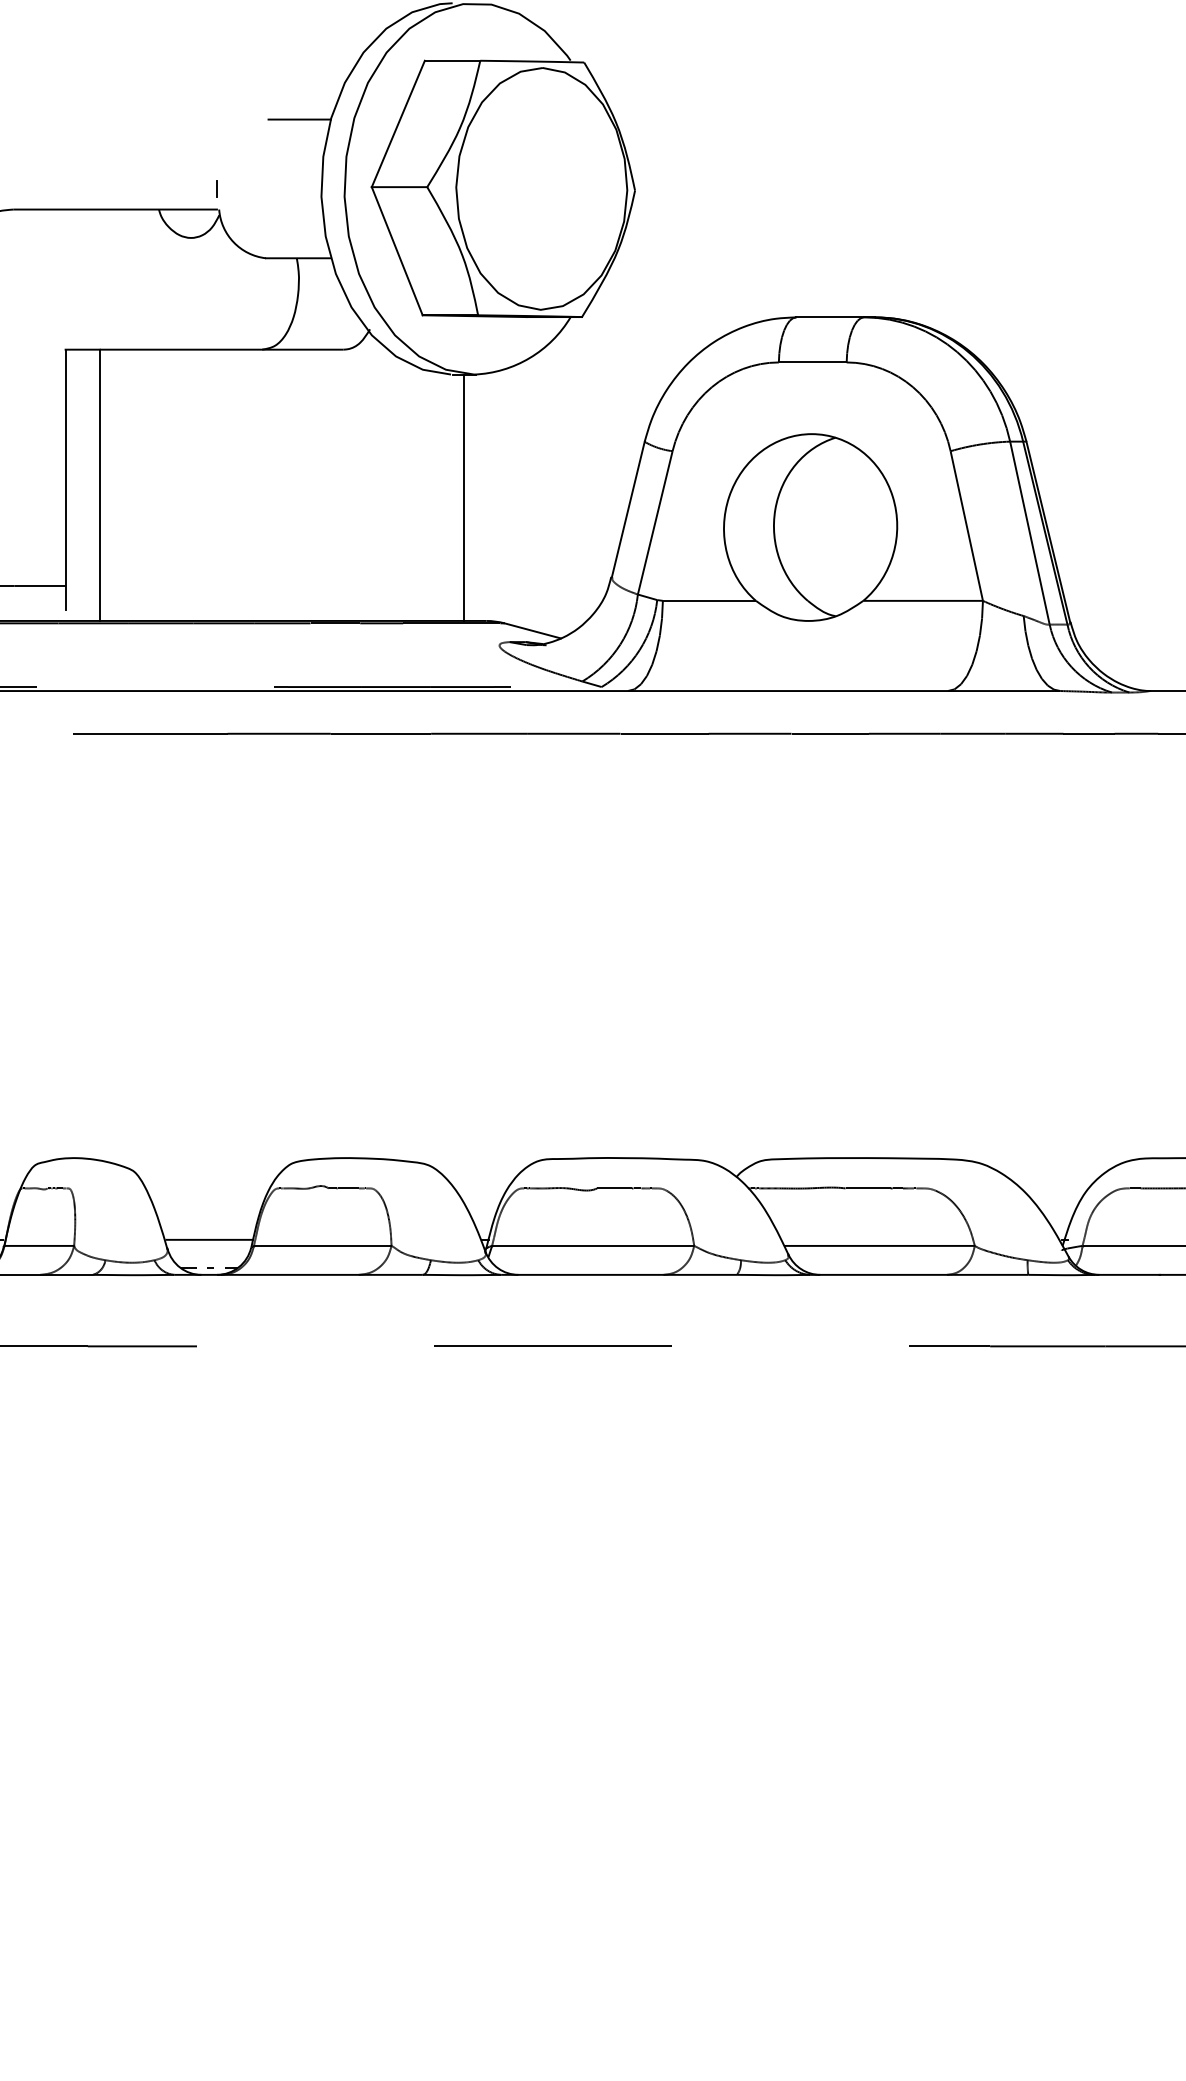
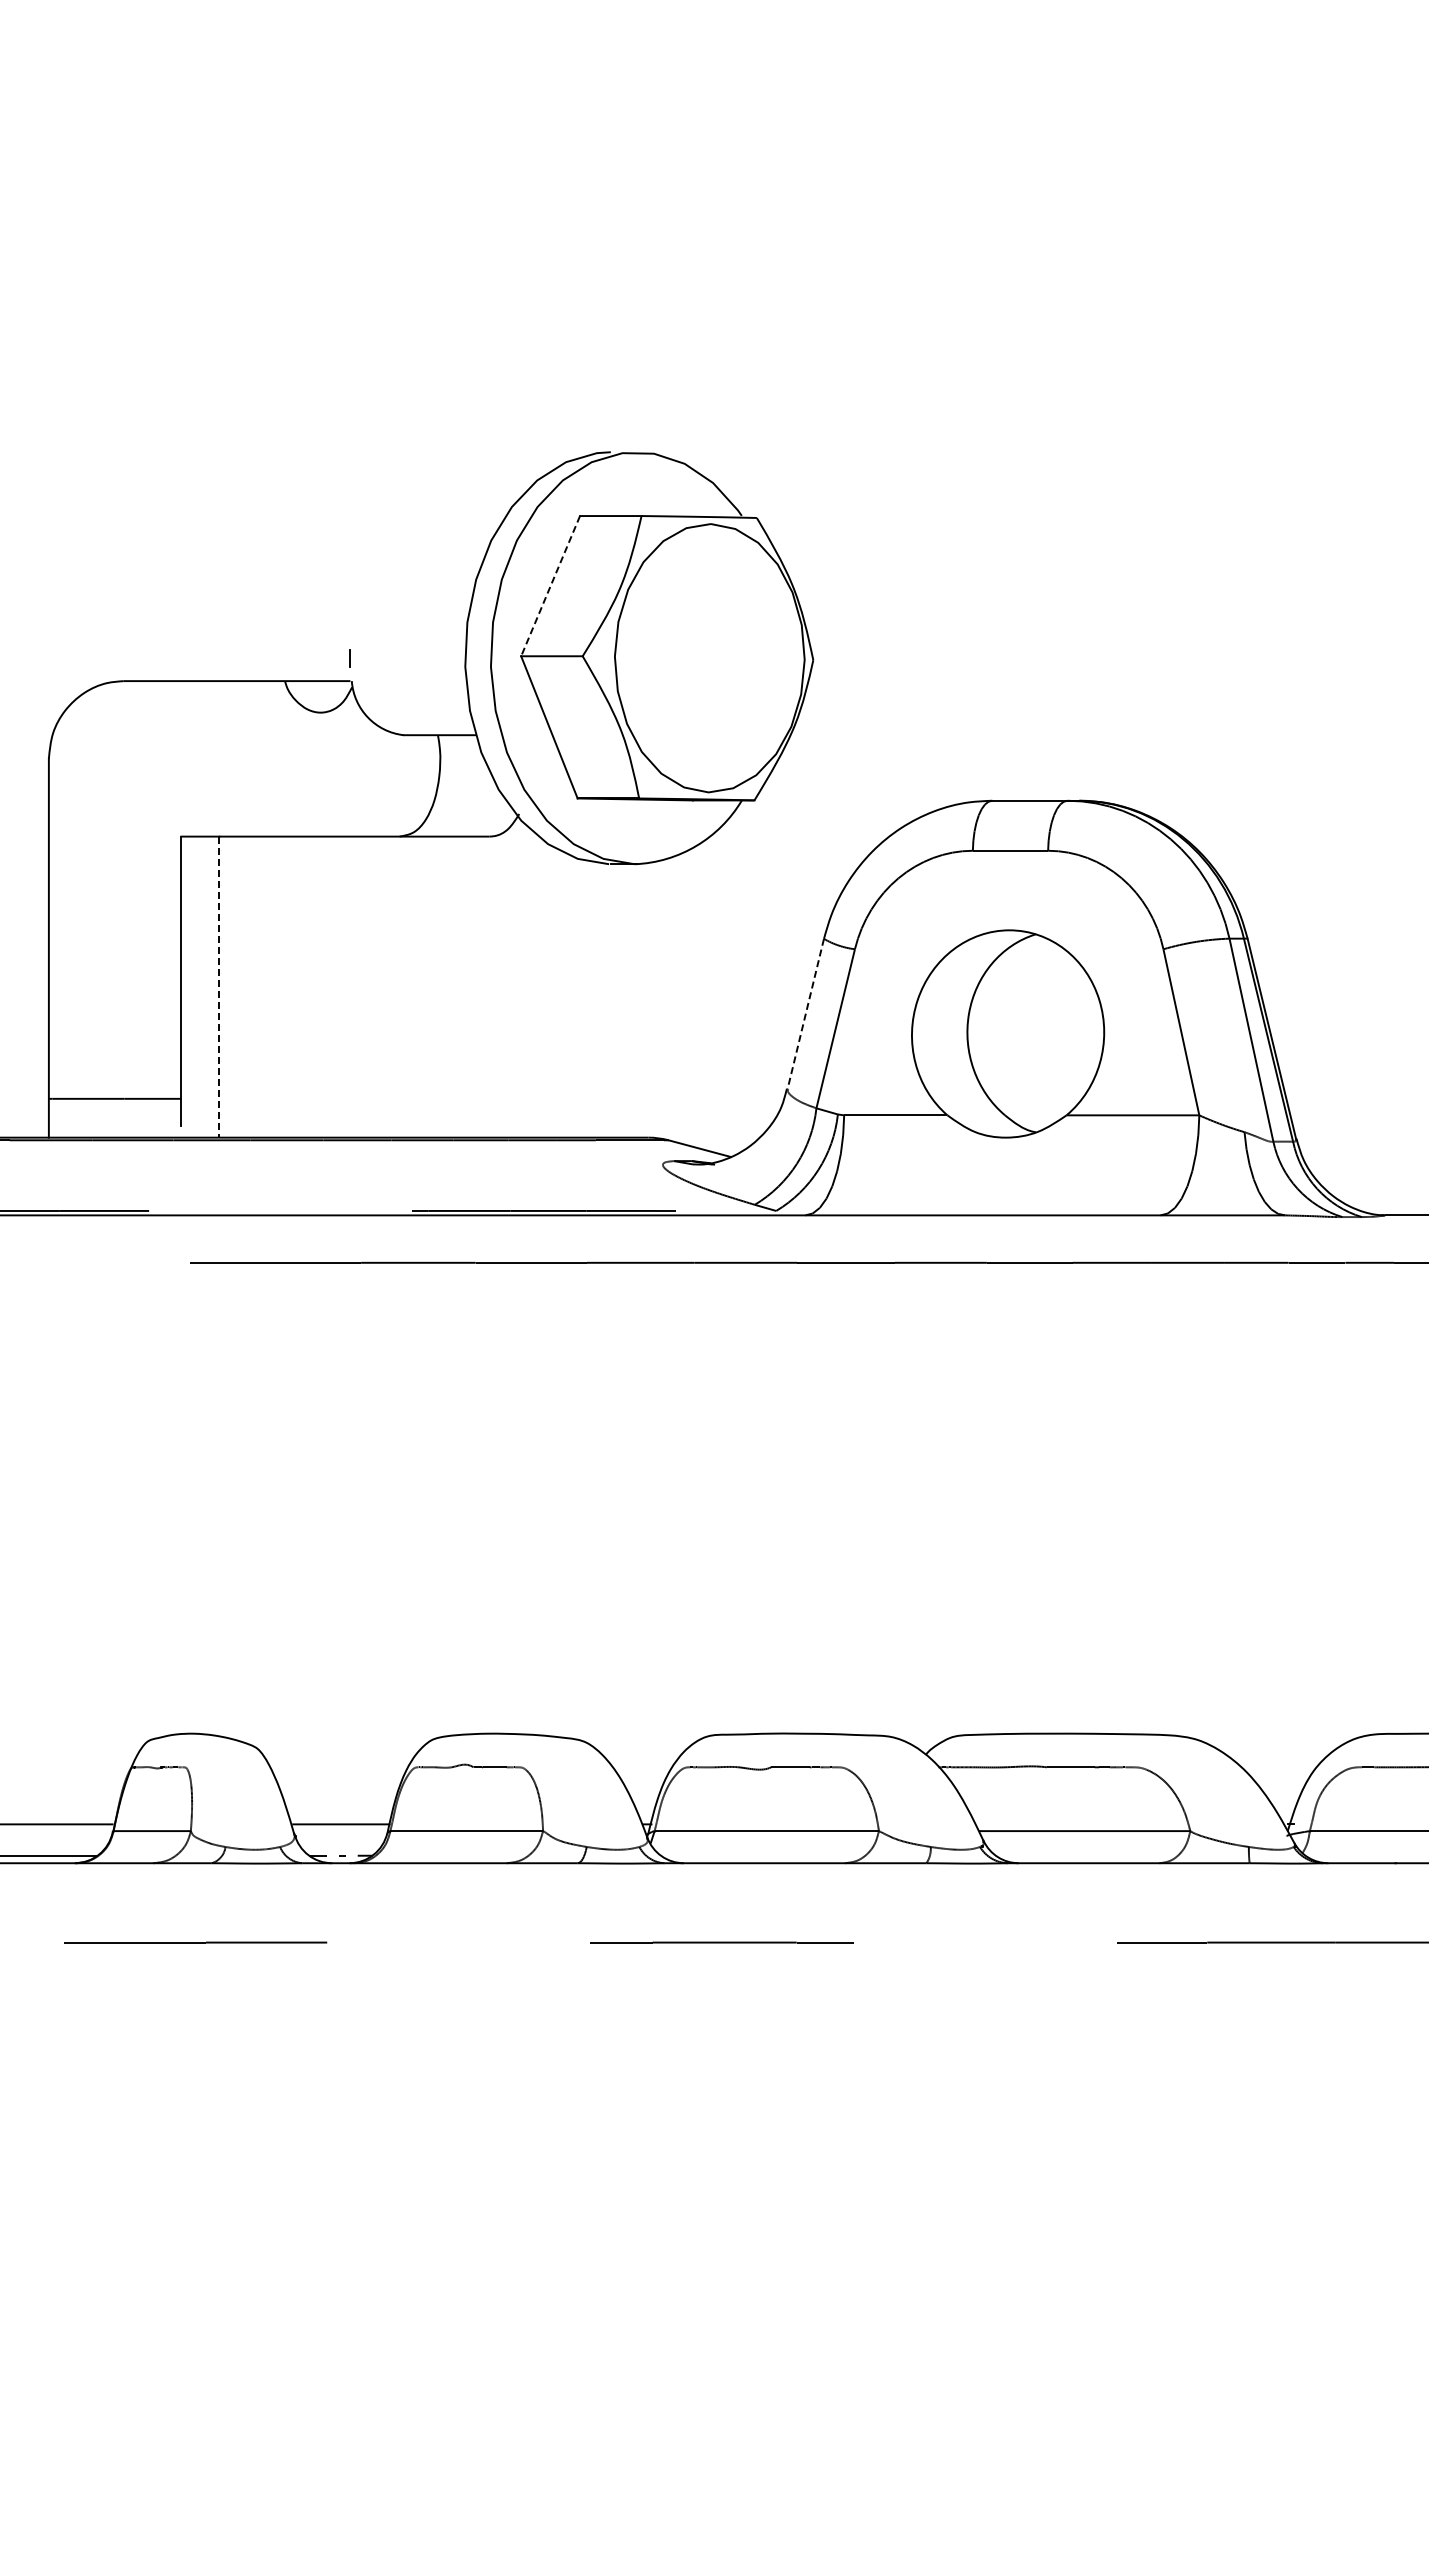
line: (299, 119) -> (440, 581), removed
line: (398, 124) -> (550, 586), solid -> dashed
line: (99, 485) -> (219, 987), solid -> dashed
line: (464, 497) -> (623, 1000), removed
line: (628, 509) -> (805, 1014), solid -> dashed

